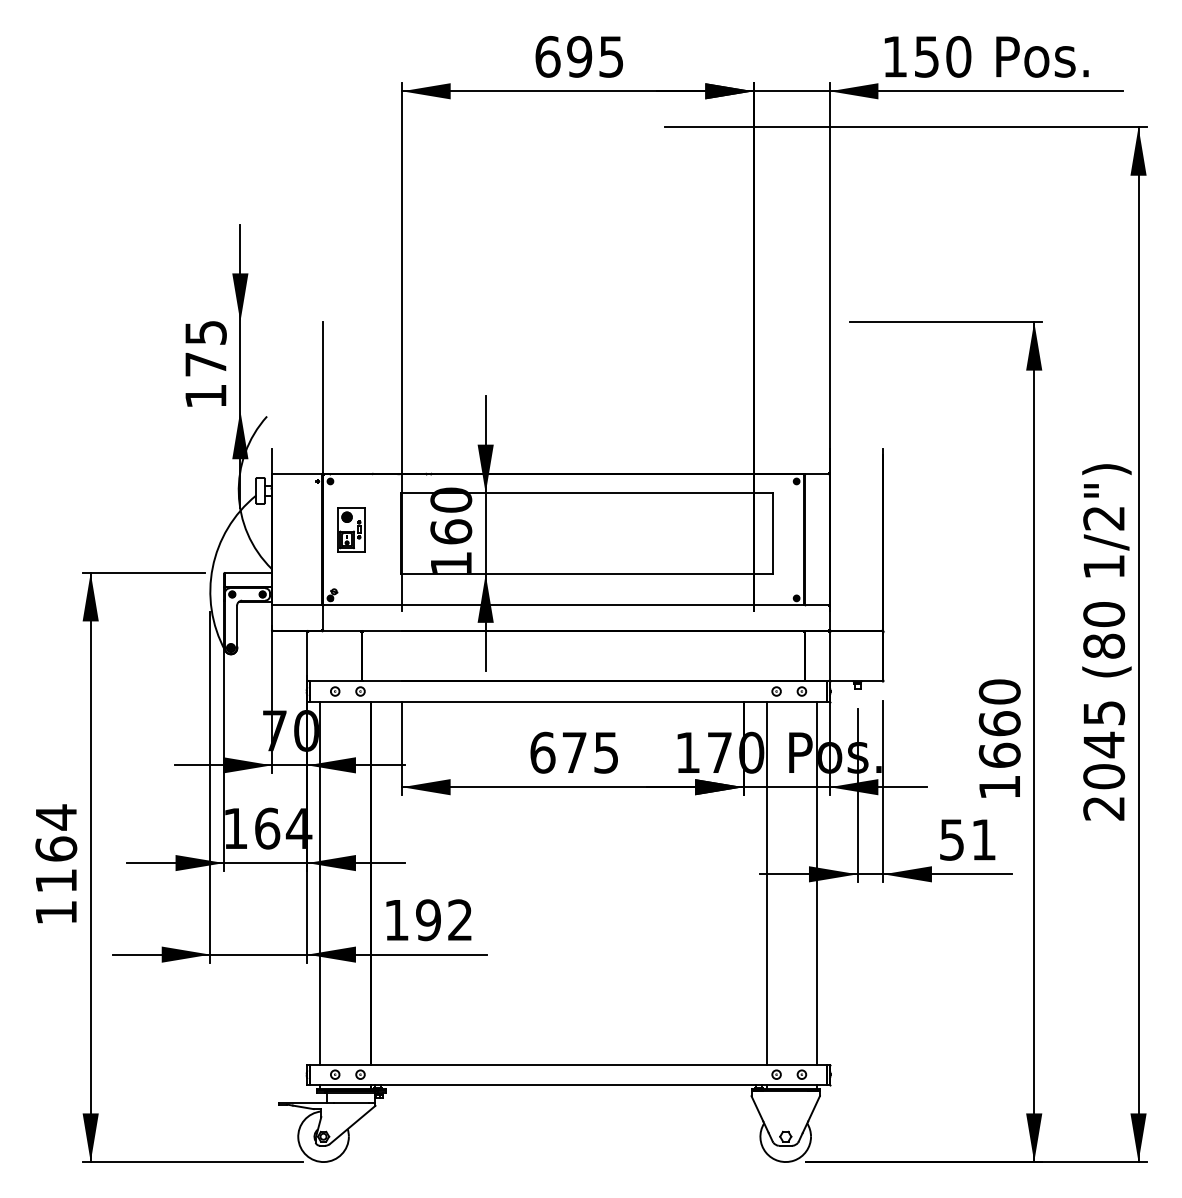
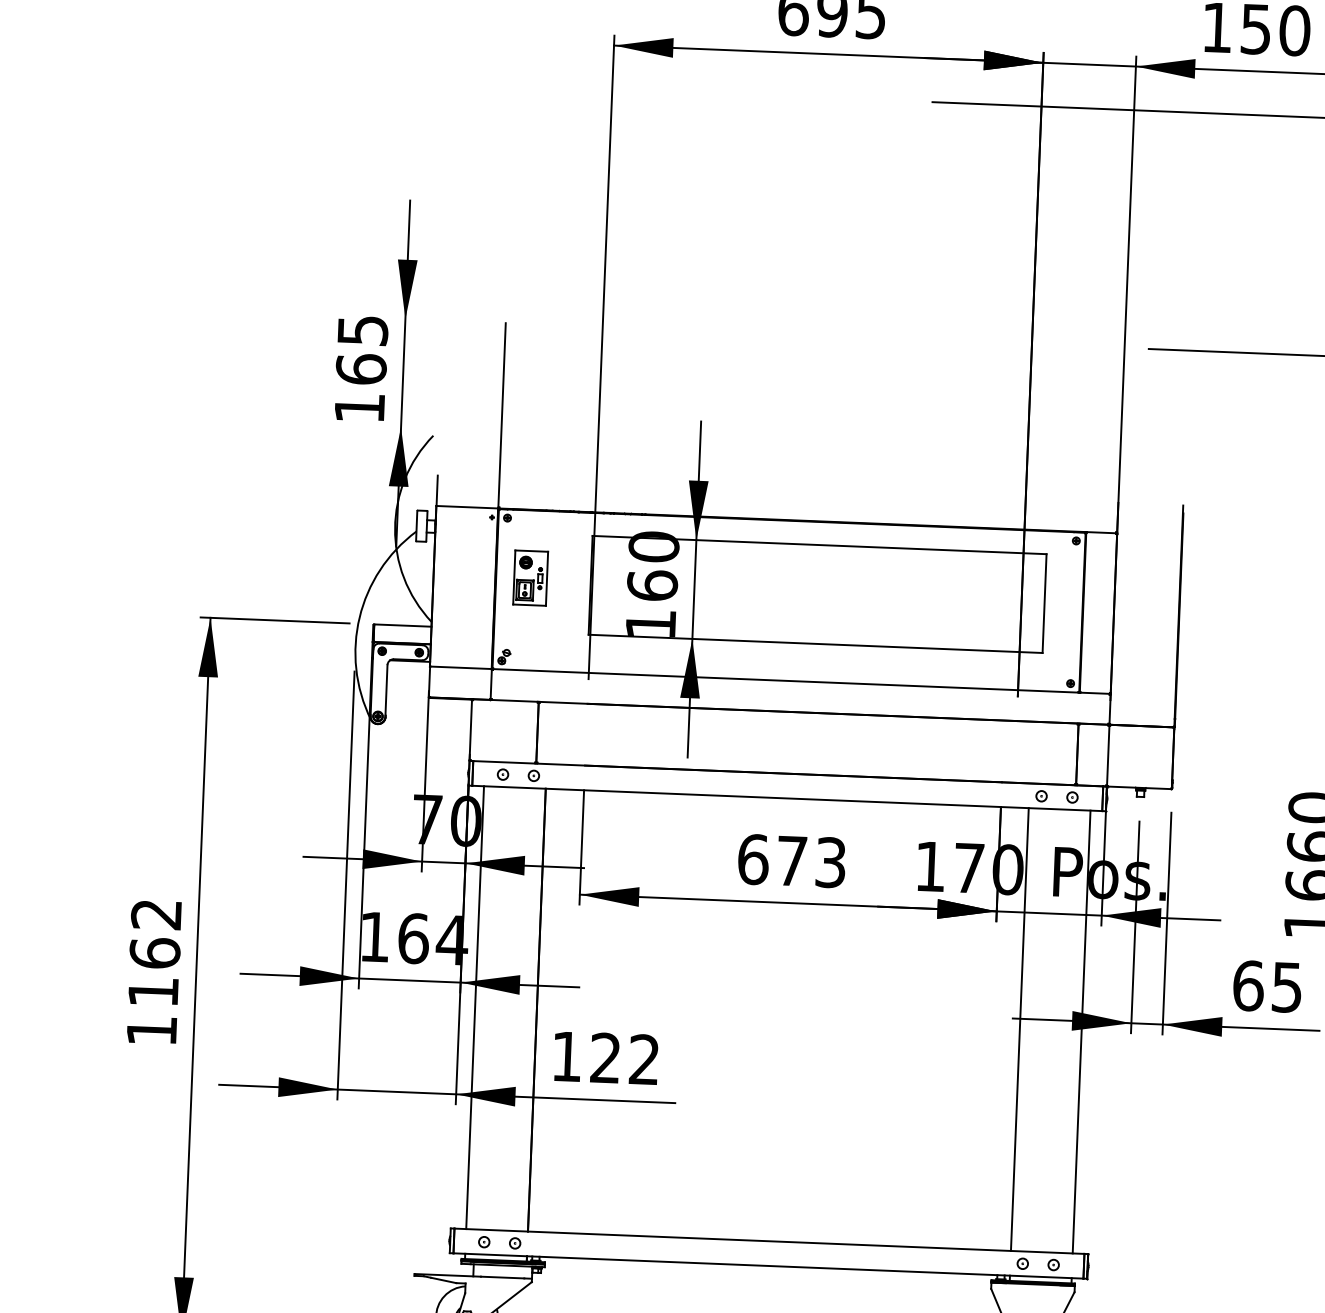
text: (205, 363) -> (360, 368), 175 -> 165
text: (606, 752) -> (831, 862), 675 -> 673
text: (55, 817) -> (155, 914), 1164 -> 1162
text: (967, 839) -> (1267, 986), 51 -> 65
text: (428, 920) -> (605, 1058), 192 -> 122

